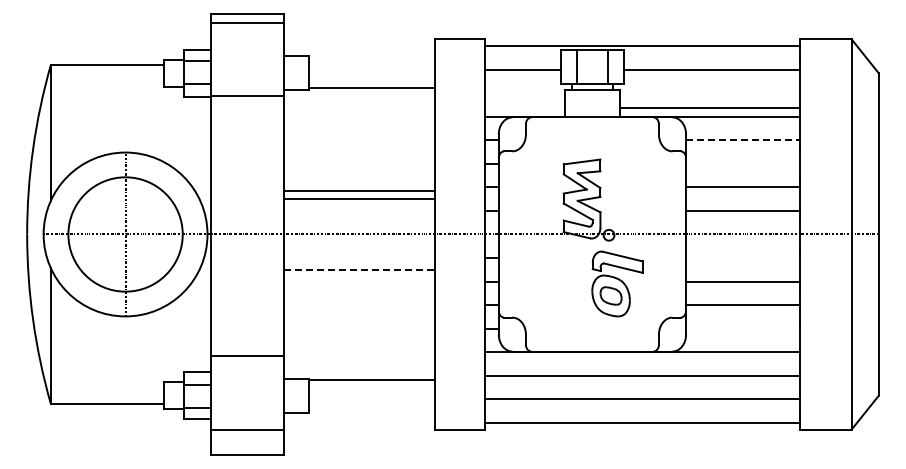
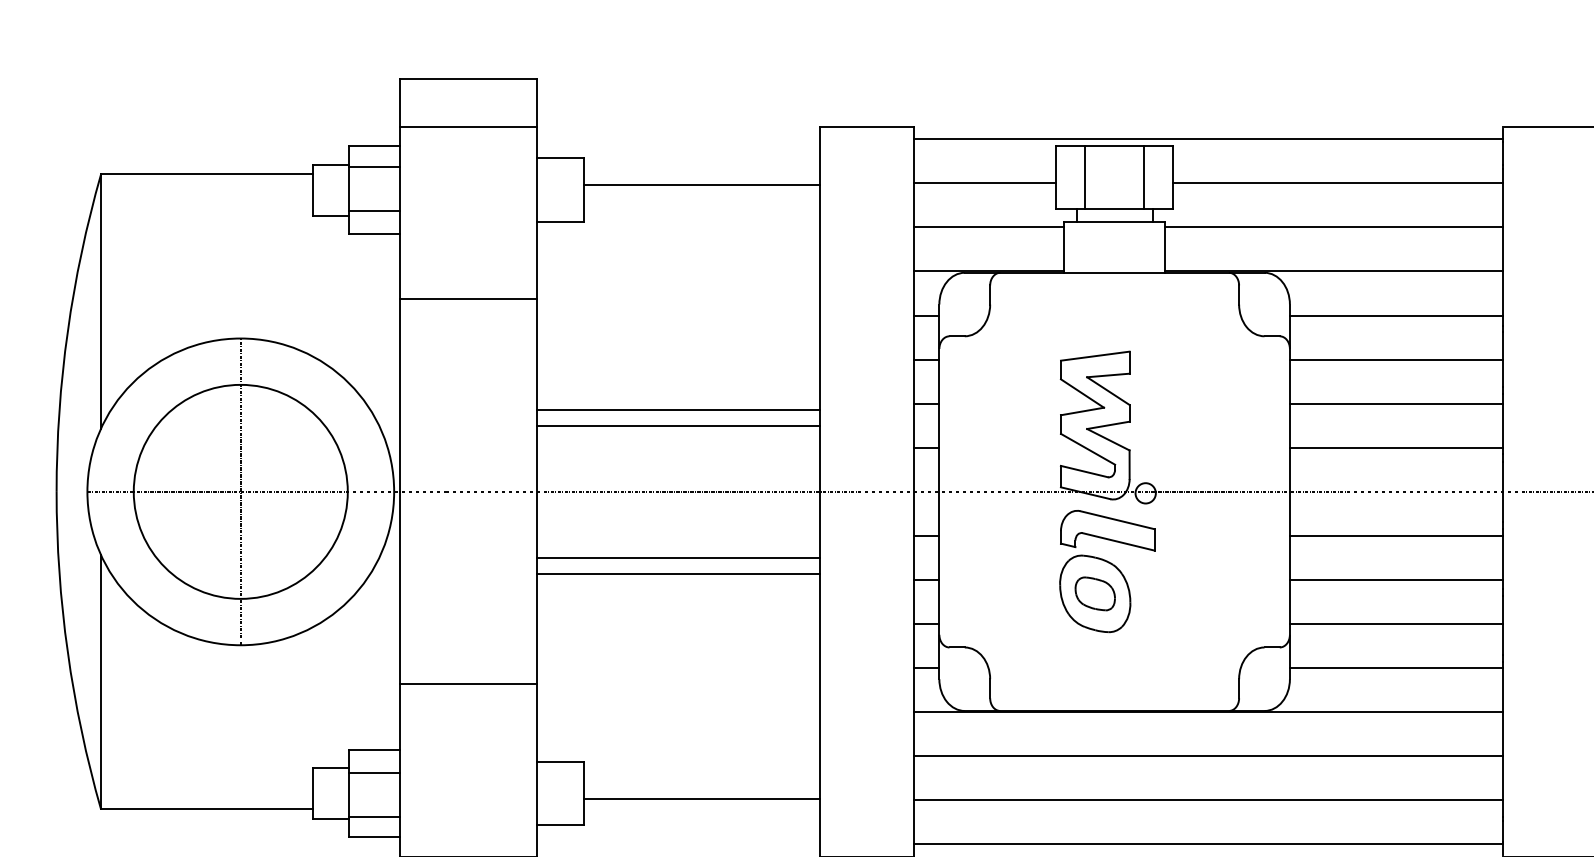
line: (246, 23) -> (467, 126), moved
line: (371, 87) -> (701, 184), moved
line: (525, 93) -> (989, 227), added
line: (246, 95) -> (467, 299), moved
line: (709, 108) -> (1333, 227), moved
line: (743, 140) -> (1397, 315), dashed -> solid
line: (743, 163) -> (1397, 359), added
line: (743, 258) -> (1397, 536), added
line: (359, 269) -> (678, 557), dashed -> solid
line: (358, 278) -> (676, 574), added
part: (617, 283) -> (1107, 570), moved
line: (743, 328) -> (1397, 667), added
line: (246, 356) -> (467, 684), moved
line: (371, 380) -> (701, 798), moved

